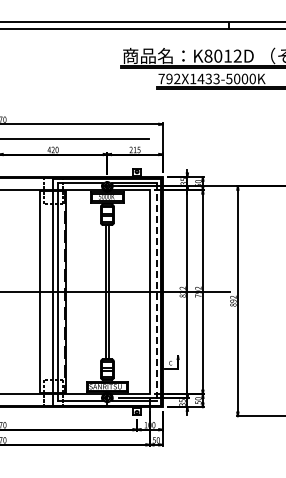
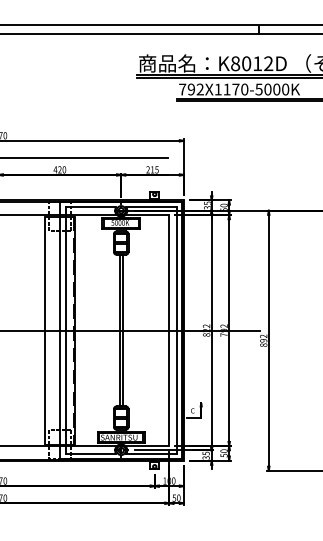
text: (208, 78) -> (235, 89), 792X1433-5000K -> 792X1170-5000K
line: (156, 292) -> (176, 330), dashed -> solid

